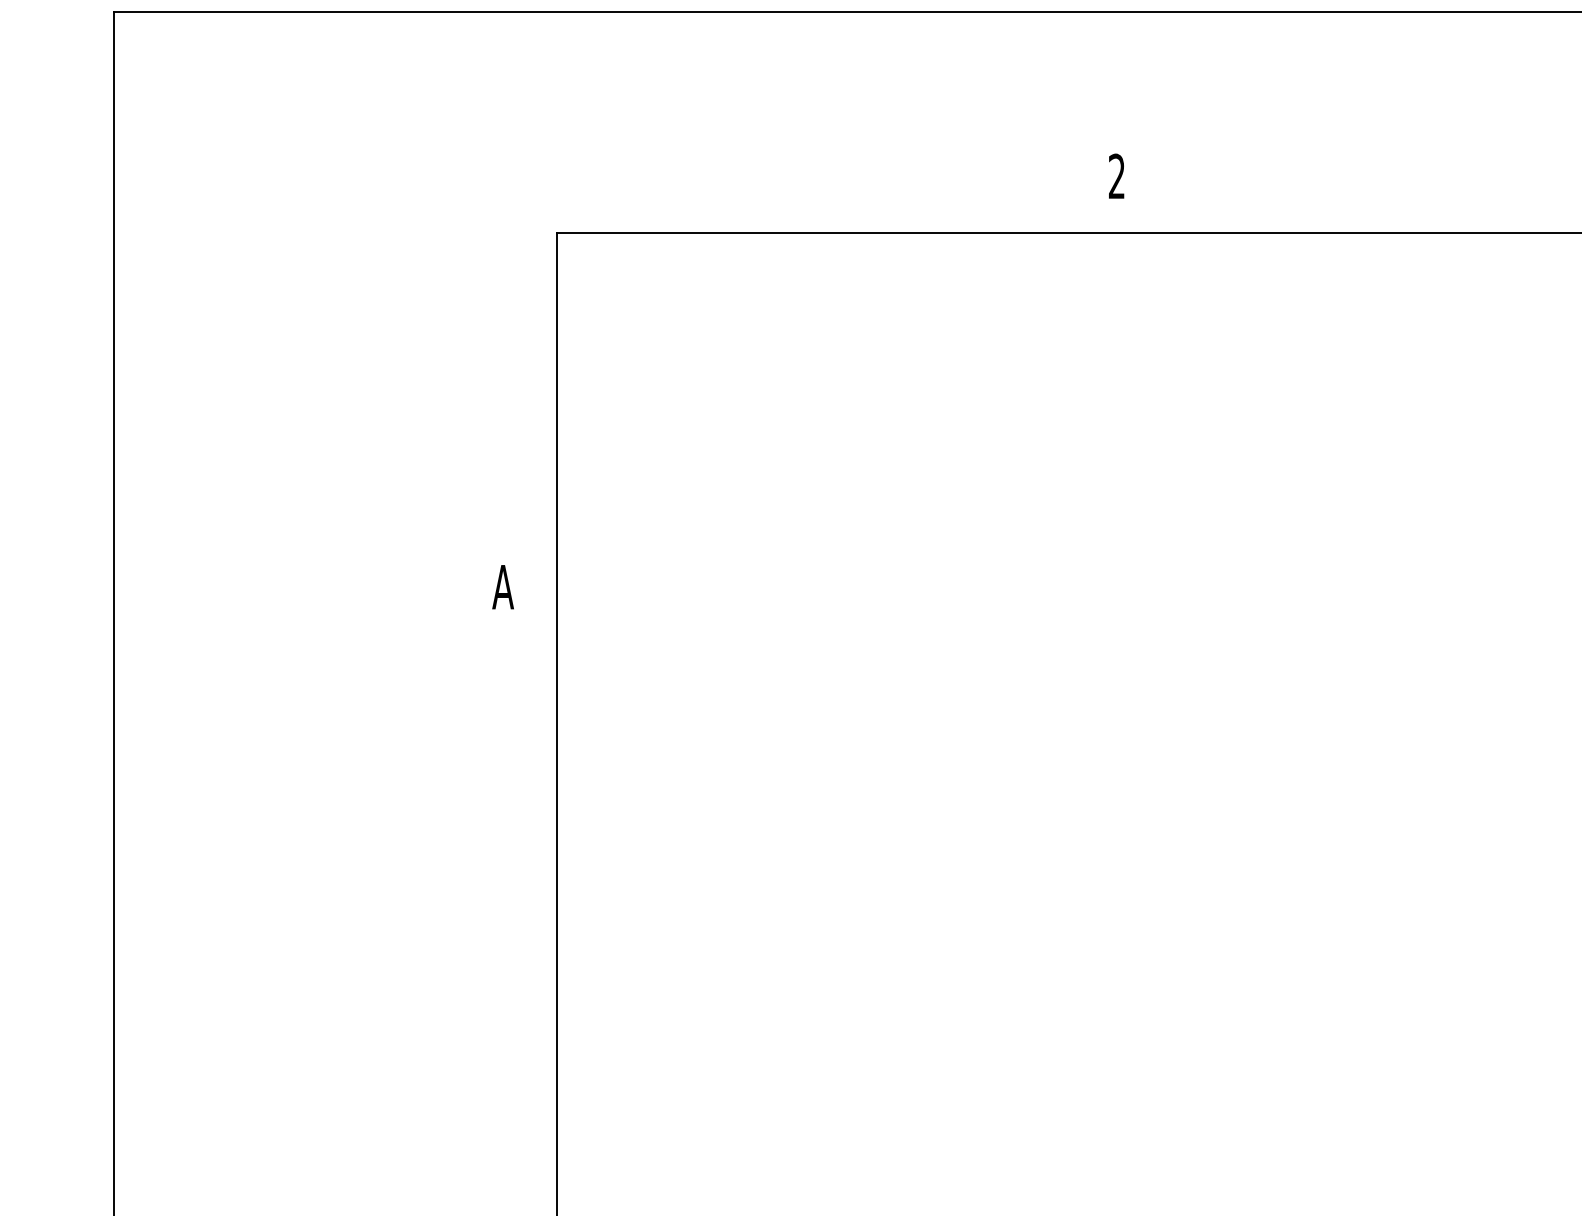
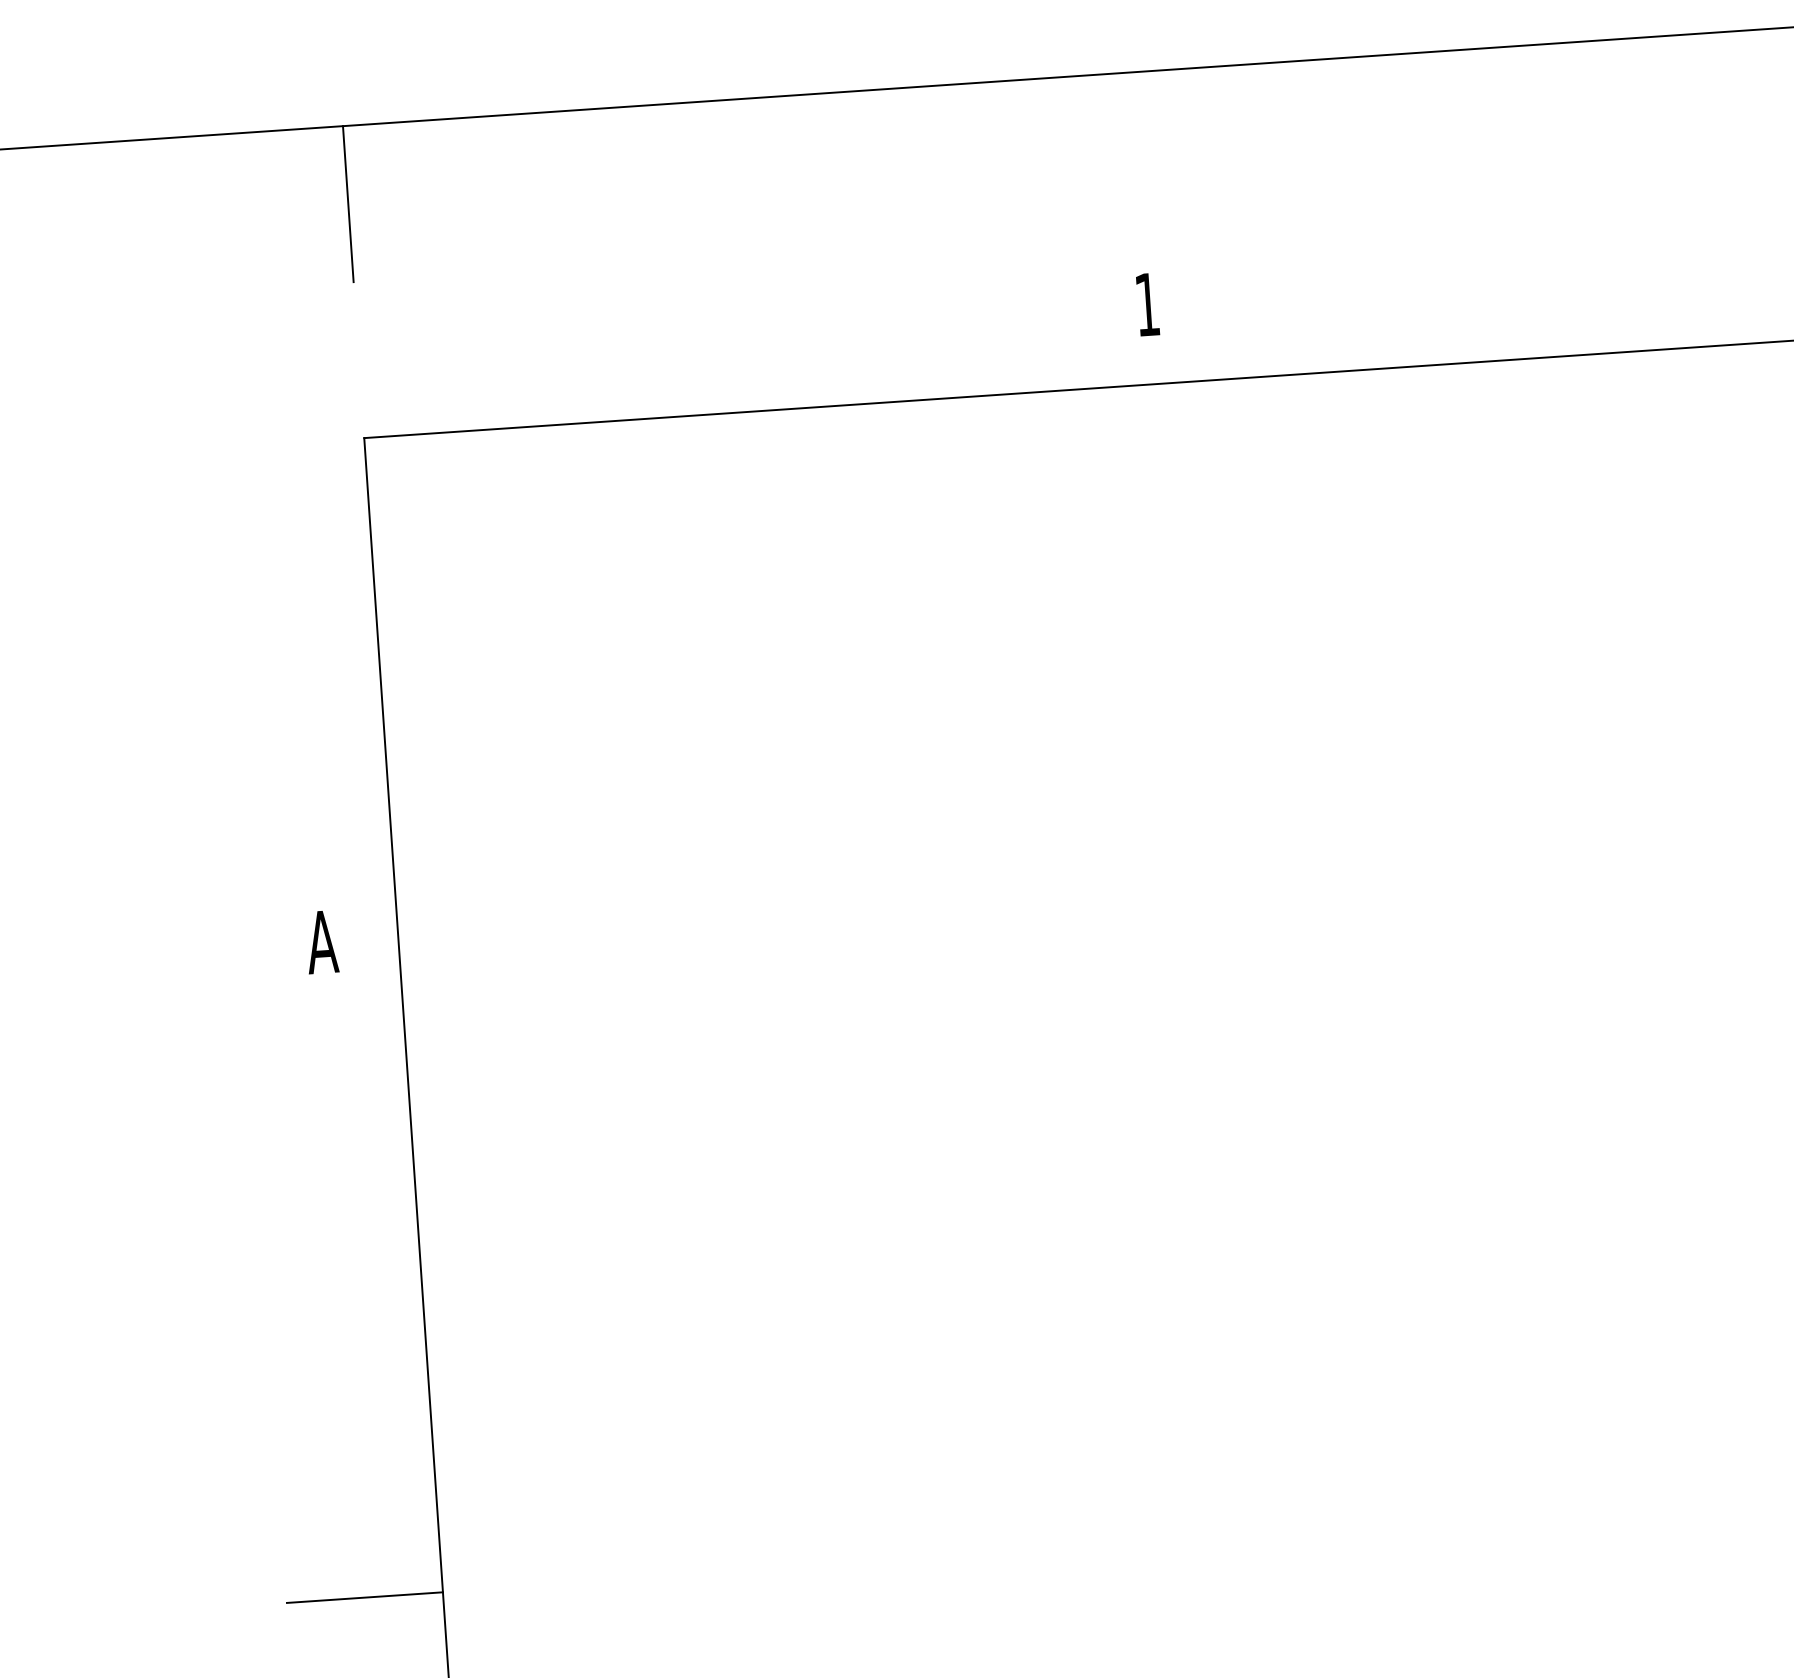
line: (557, 66) -> (348, 203), added
text: (1116, 175) -> (1146, 303), 2 -> 1
line: (501, 1052) -> (364, 1597), added

